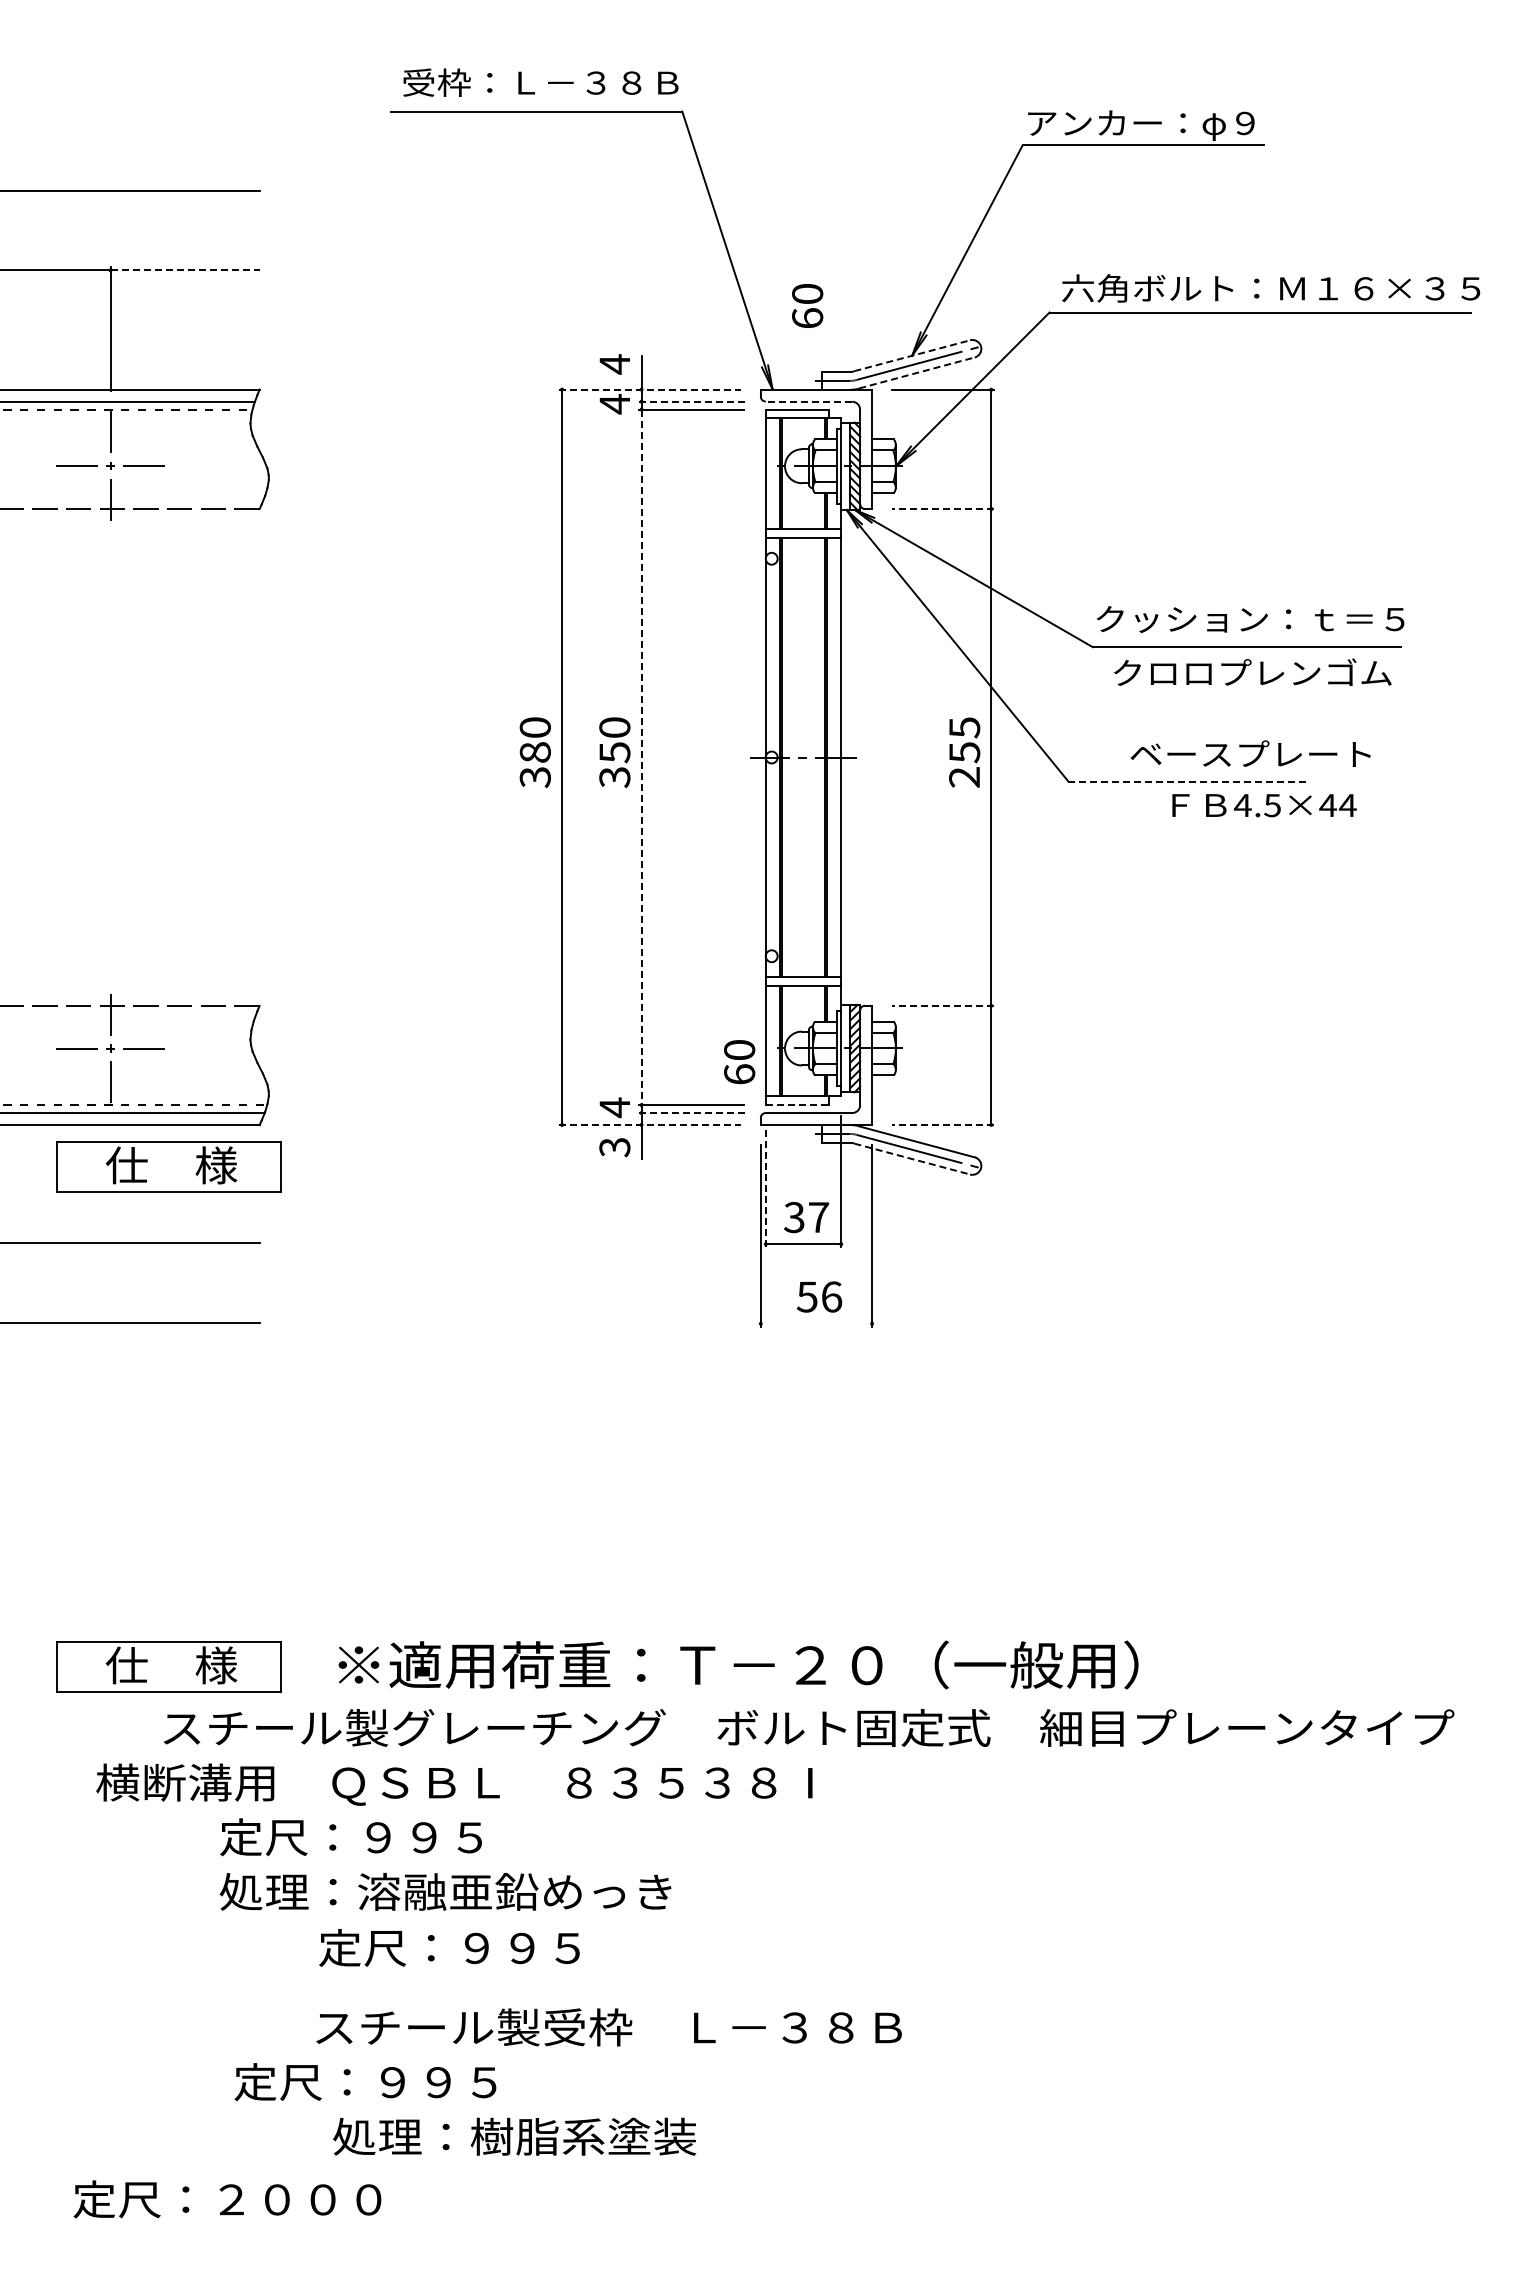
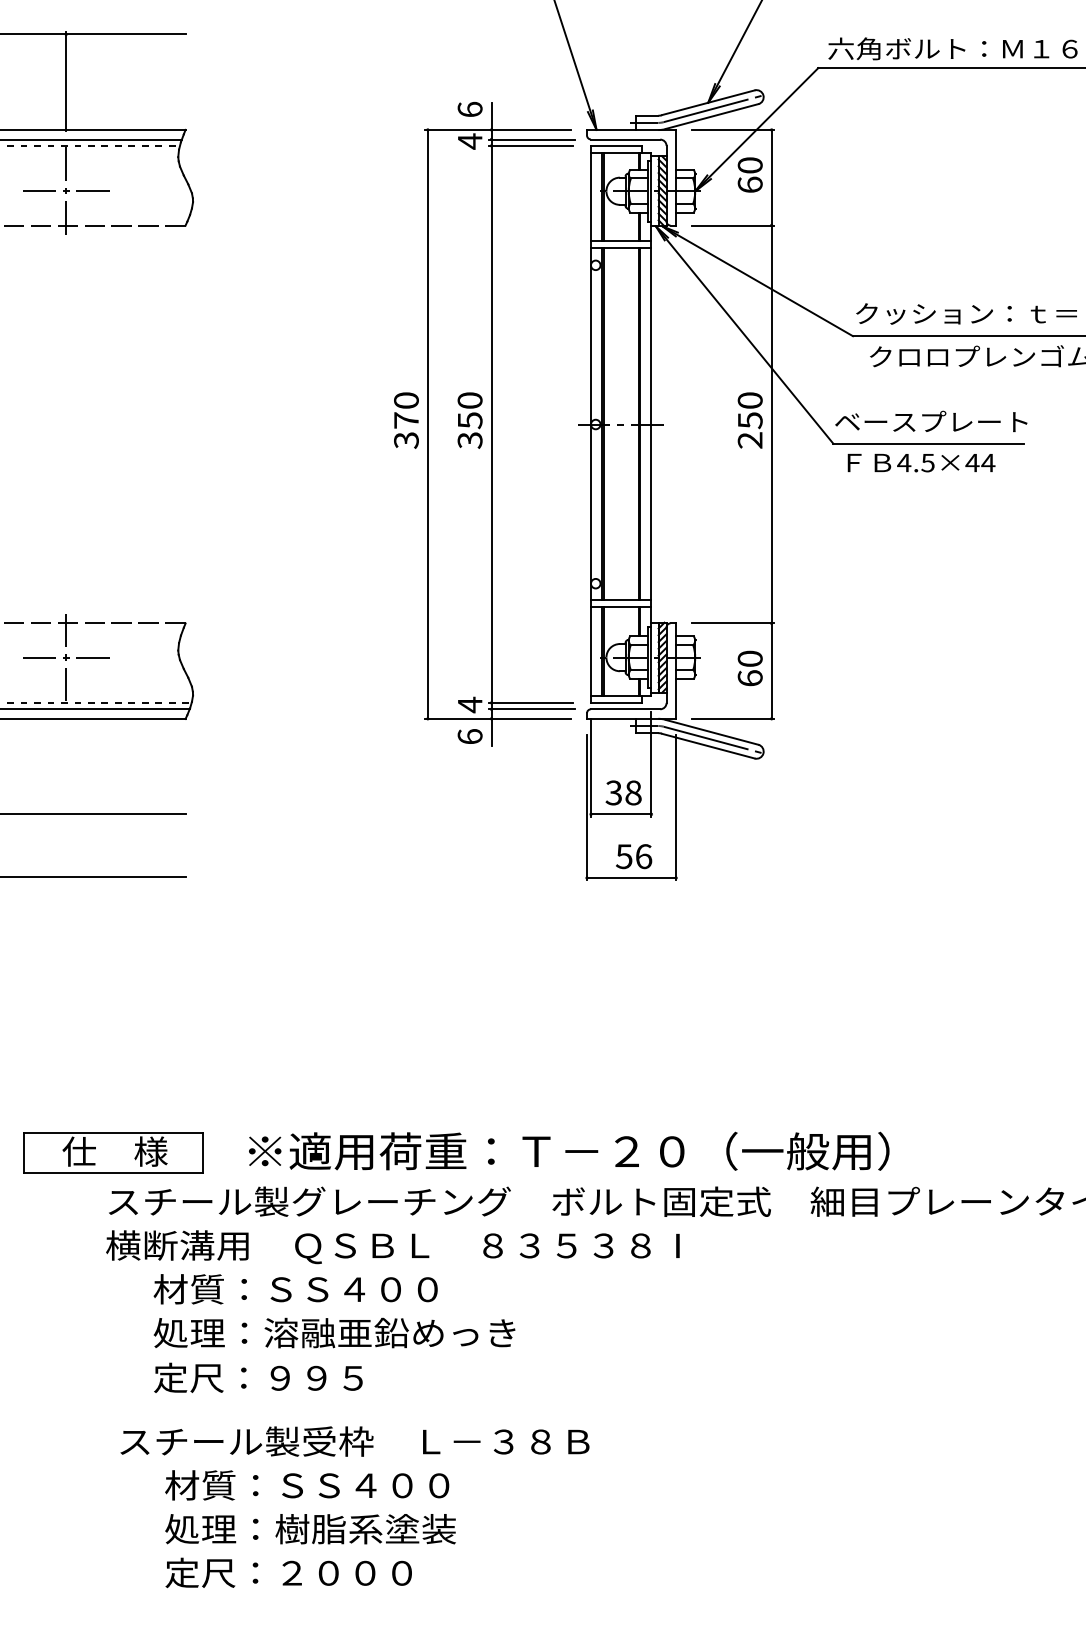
line: (185, 270) -> (126, 34), dashed -> solid
text: (807, 305) -> (750, 174), moved
line: (912, 355) -> (708, 102), dashed -> solid
text: (614, 364) -> (469, 109), 4 -> 6
line: (917, 372) -> (712, 116), dashed -> solid
line: (650, 389) -> (498, 129), dashed -> solid
line: (692, 401) -> (532, 139), dashed -> solid
line: (808, 401) -> (625, 139), dashed -> solid
line: (942, 509) -> (732, 225), dashed -> solid
text: (964, 727) -> (750, 400), 255 -> 250
text: (534, 752) -> (405, 420), 380 -> 370
text: (1250, 753) -> (931, 421), moved
line: (641, 757) -> (491, 424), dashed -> solid
line: (1188, 781) -> (929, 443), dashed -> solid
text: (1264, 805) -> (921, 462), moved
line: (942, 1005) -> (732, 623), dashed -> solid
text: (739, 1062) -> (750, 668), moved
line: (797, 1105) -> (616, 703), dashed -> solid
line: (692, 1113) -> (532, 709), dashed -> solid
line: (650, 1124) -> (498, 718), dashed -> solid
line: (942, 1124) -> (732, 718), dashed -> solid
text: (614, 1147) -> (469, 736), 3 -> 6
line: (912, 1159) -> (708, 746), dashed -> solid
part: (168, 1166) -> (112, 752), removed
line: (765, 1185) -> (590, 767), dashed -> solid
text: (818, 1217) -> (633, 792), 37 -> 38
line: (816, 1323) -> (631, 877), added
text: (454, 1784) -> (392, 1247), moved
text: (396, 1837) -> (295, 1289), 定尺：９９５ -> 材質：ＳＳ４００
text: (449, 1947) -> (258, 1377), moved
text: (608, 2027) -> (354, 1441), moved
text: (411, 2082) -> (307, 1485), 定尺：９９５ -> 材質：ＳＳ４００
text: (514, 2136) -> (310, 1528), moved
text: (227, 2199) -> (288, 1573), moved

